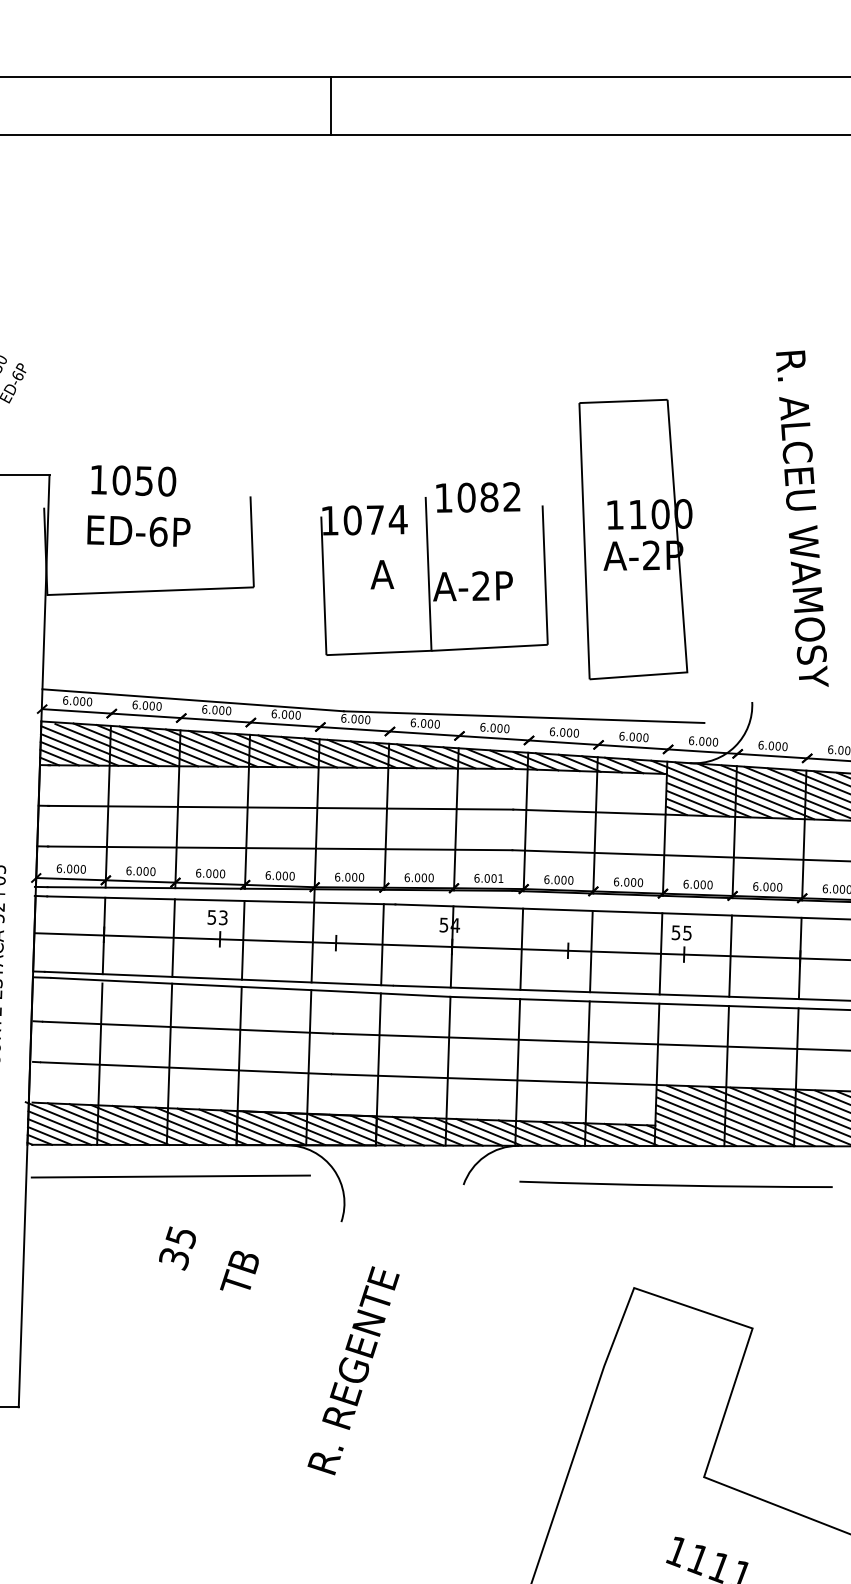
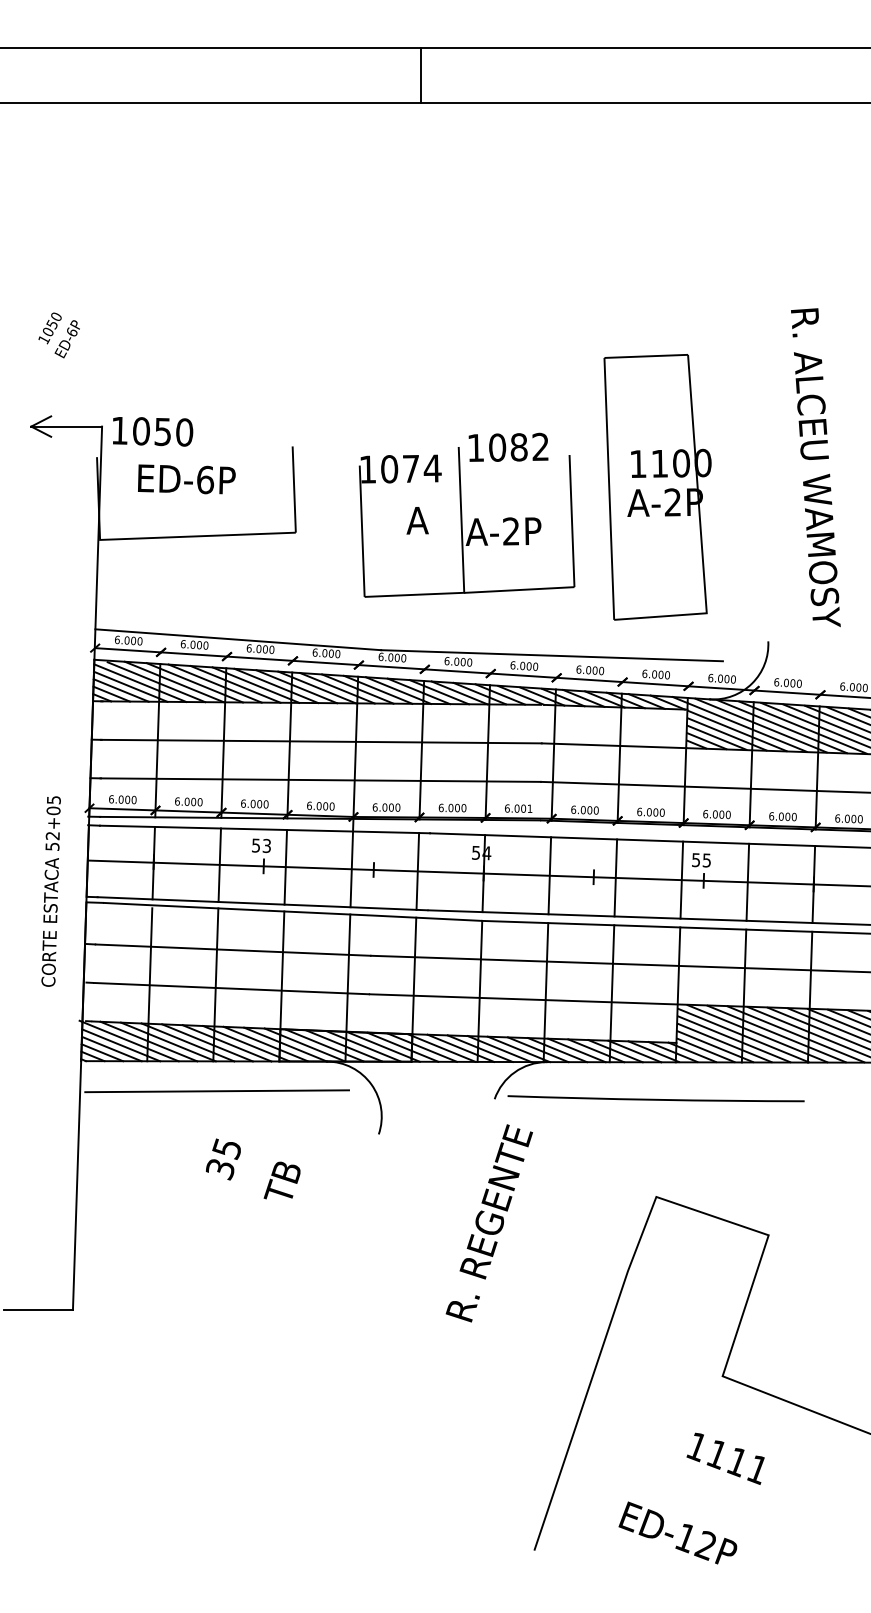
line: (330, 105) -> (420, 75), moved
text: (134, 480) -> (153, 431), moved
line: (675, 1184) -> (655, 1098), moved
text: (352, 1370) -> (488, 1223), moved

